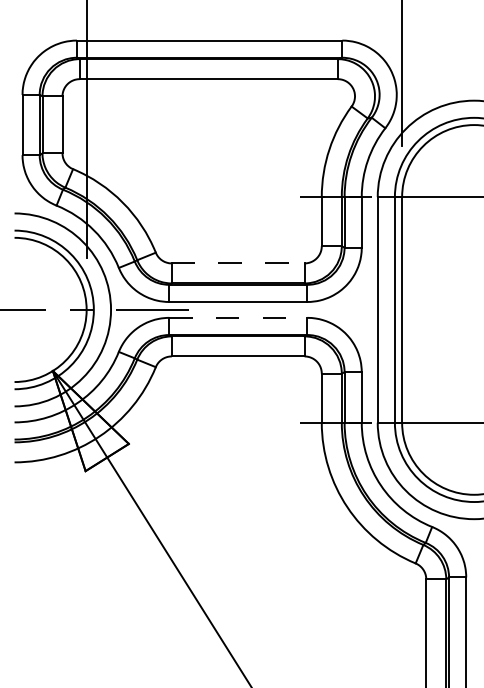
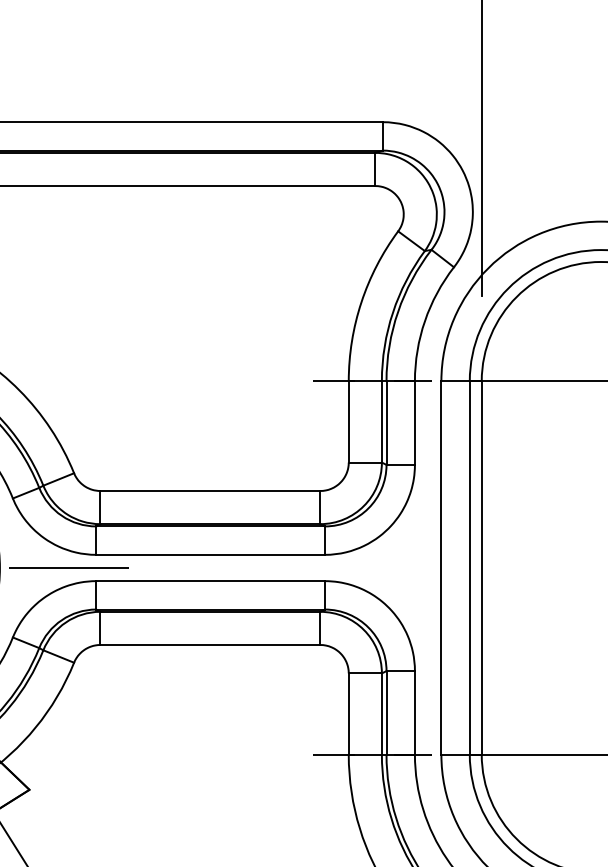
line: (238, 263) -> (210, 491), dashed -> solid
line: (238, 317) -> (210, 580), dashed -> solid

